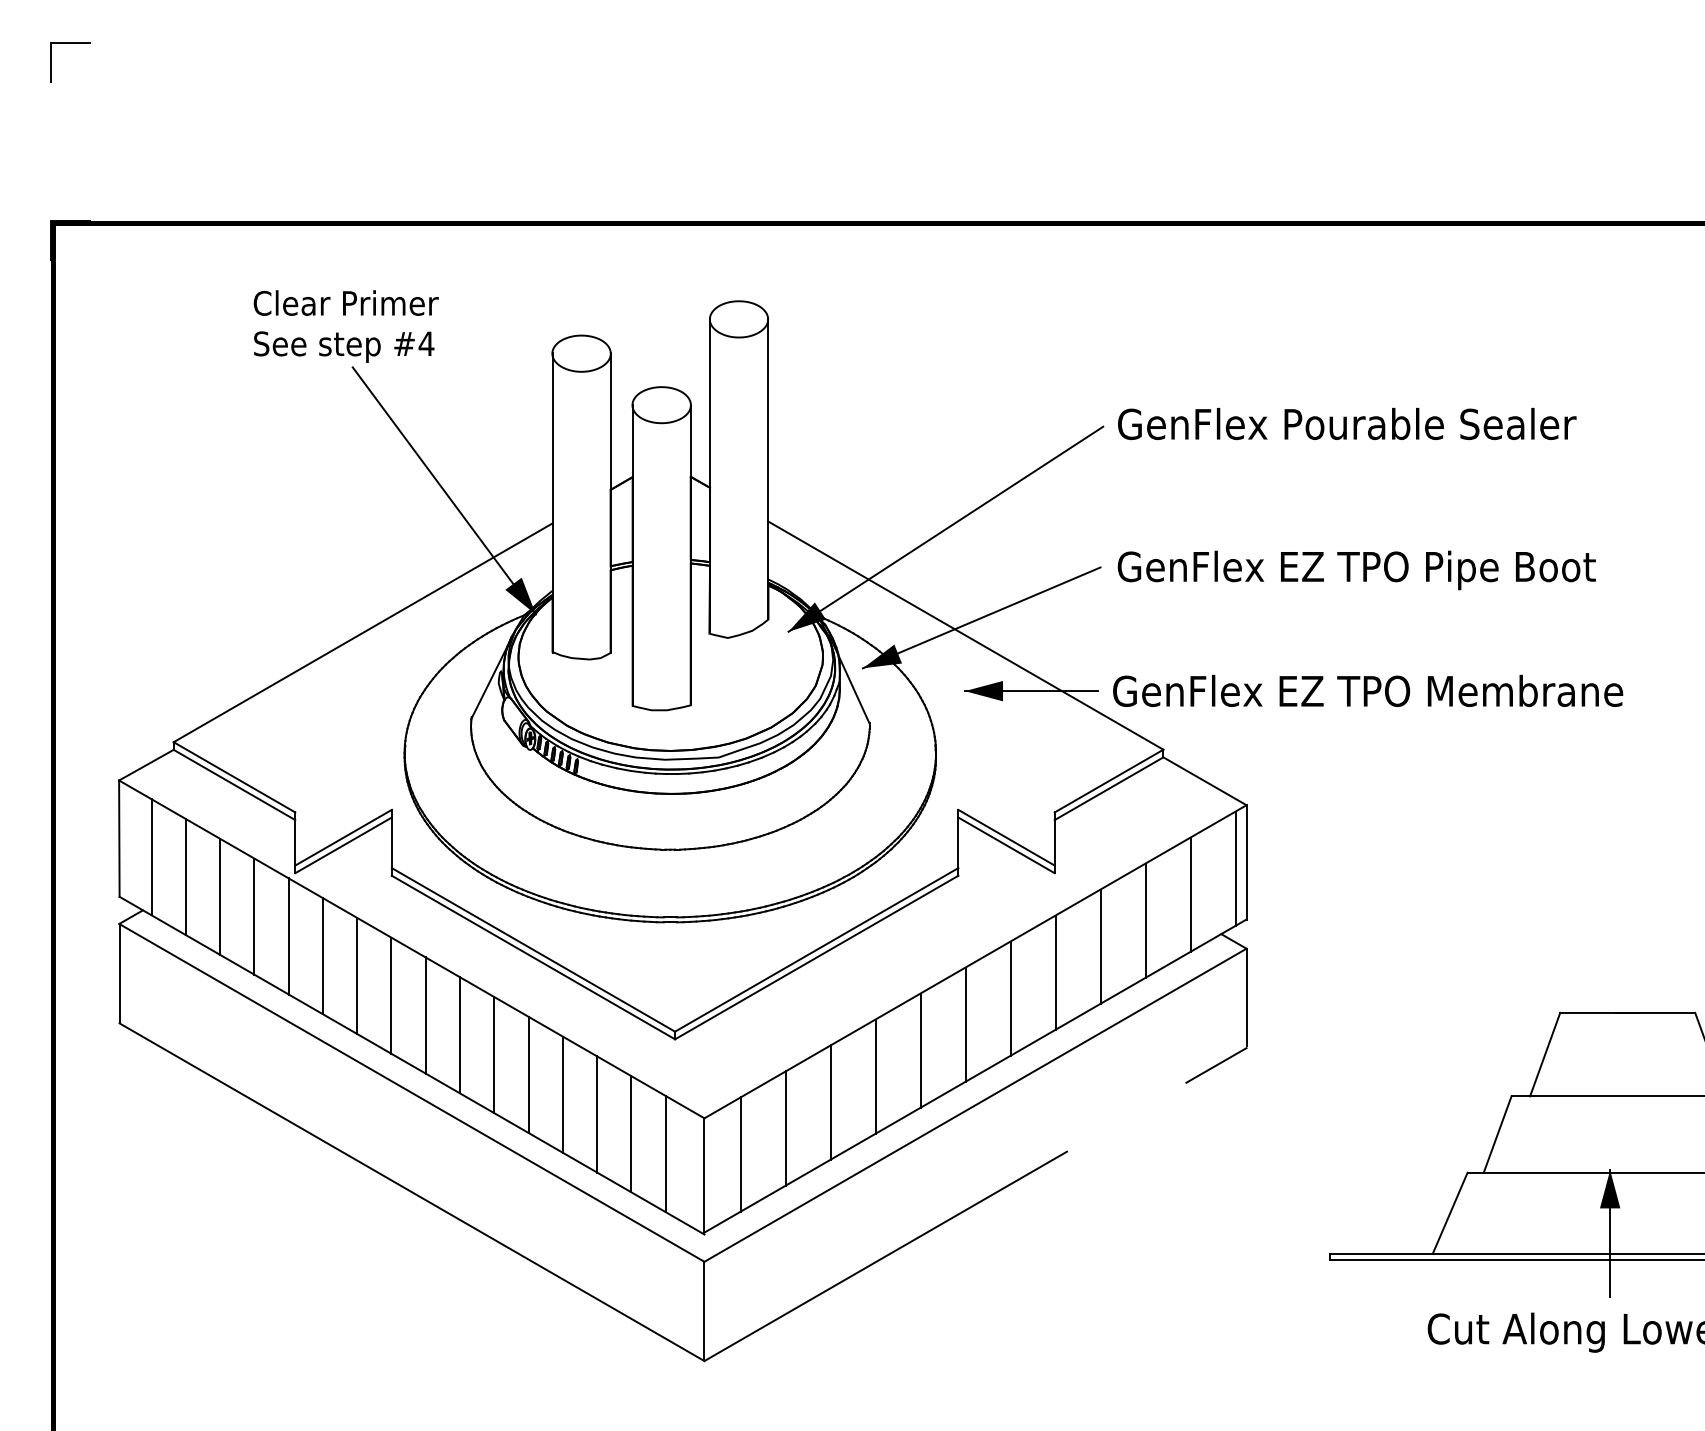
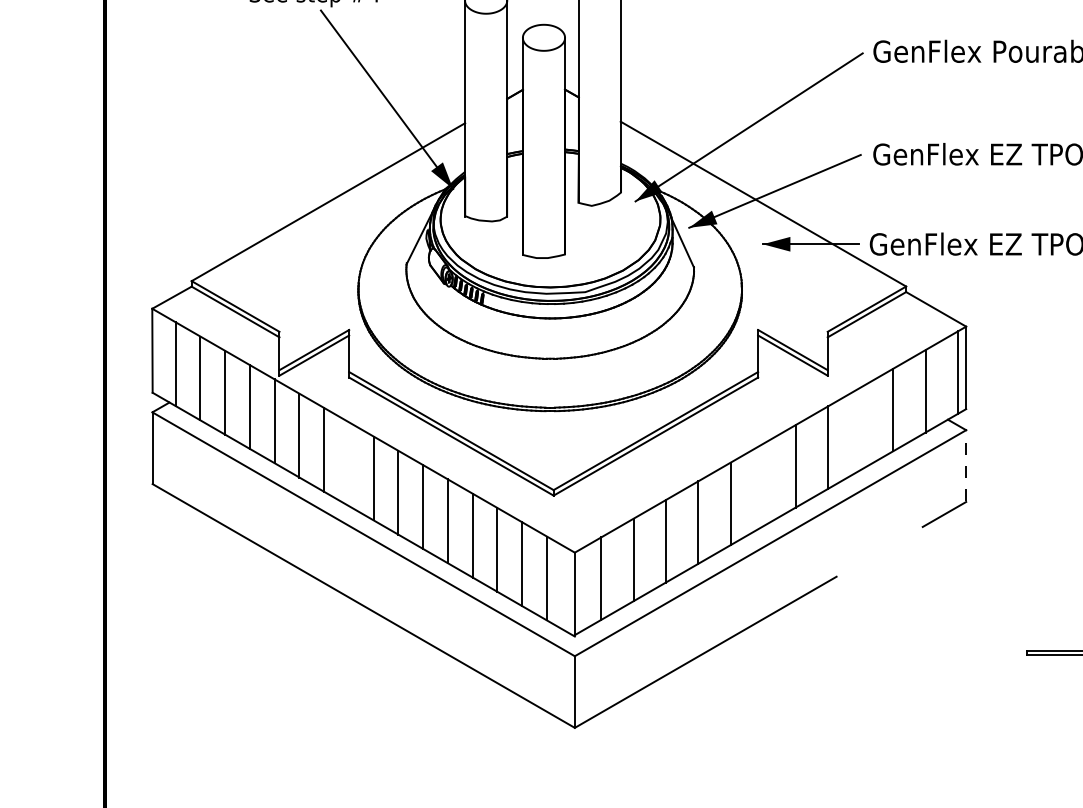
line: (1100, 946) -> (860, 428), removed
line: (391, 995) -> (348, 463), removed
line: (1246, 997) -> (966, 465), solid -> dashed
line: (965, 1024) -> (763, 484), removed

